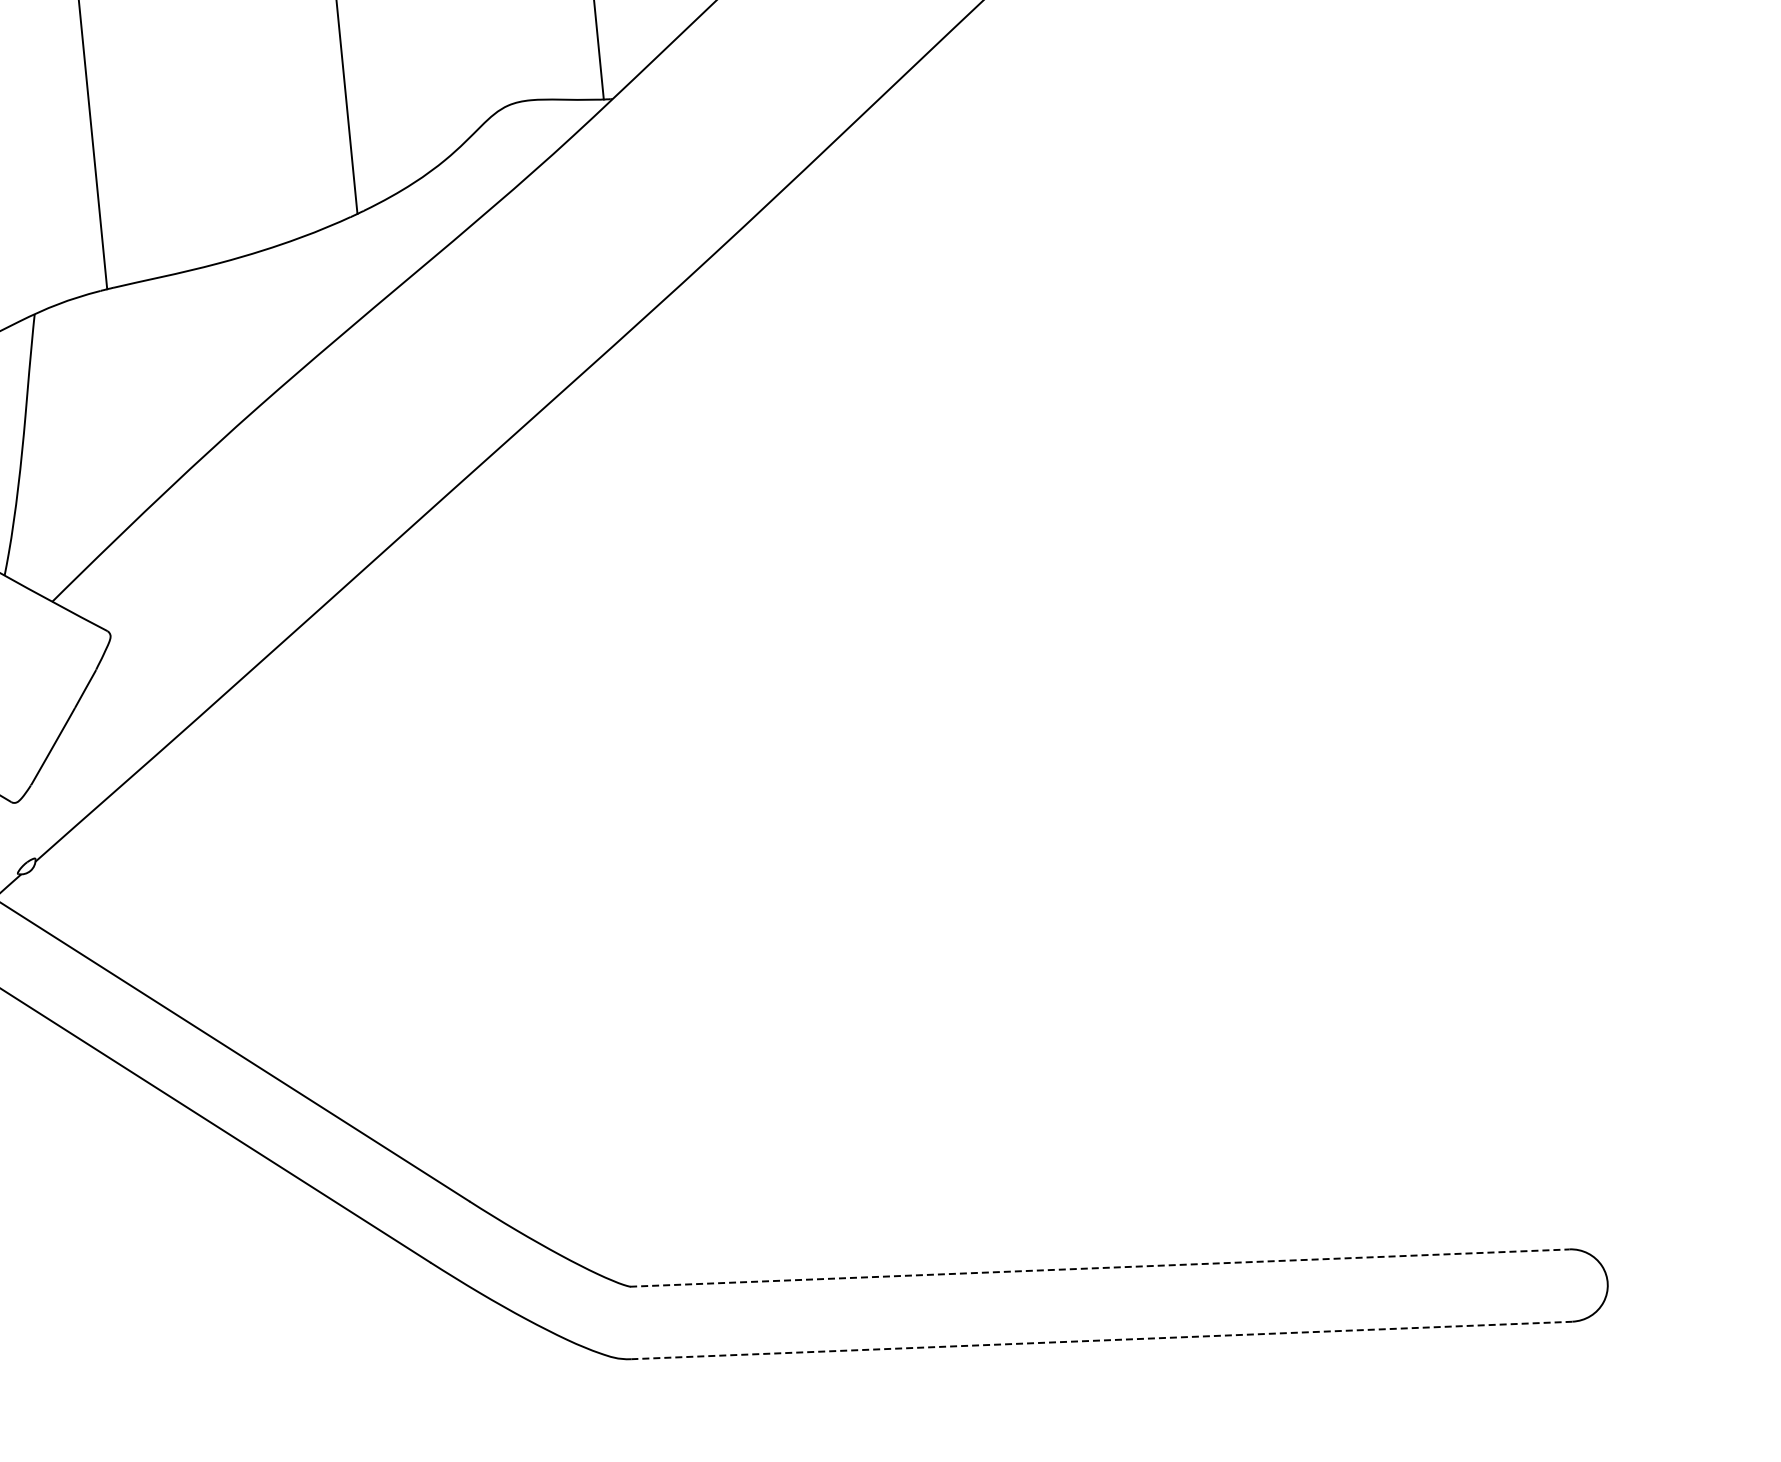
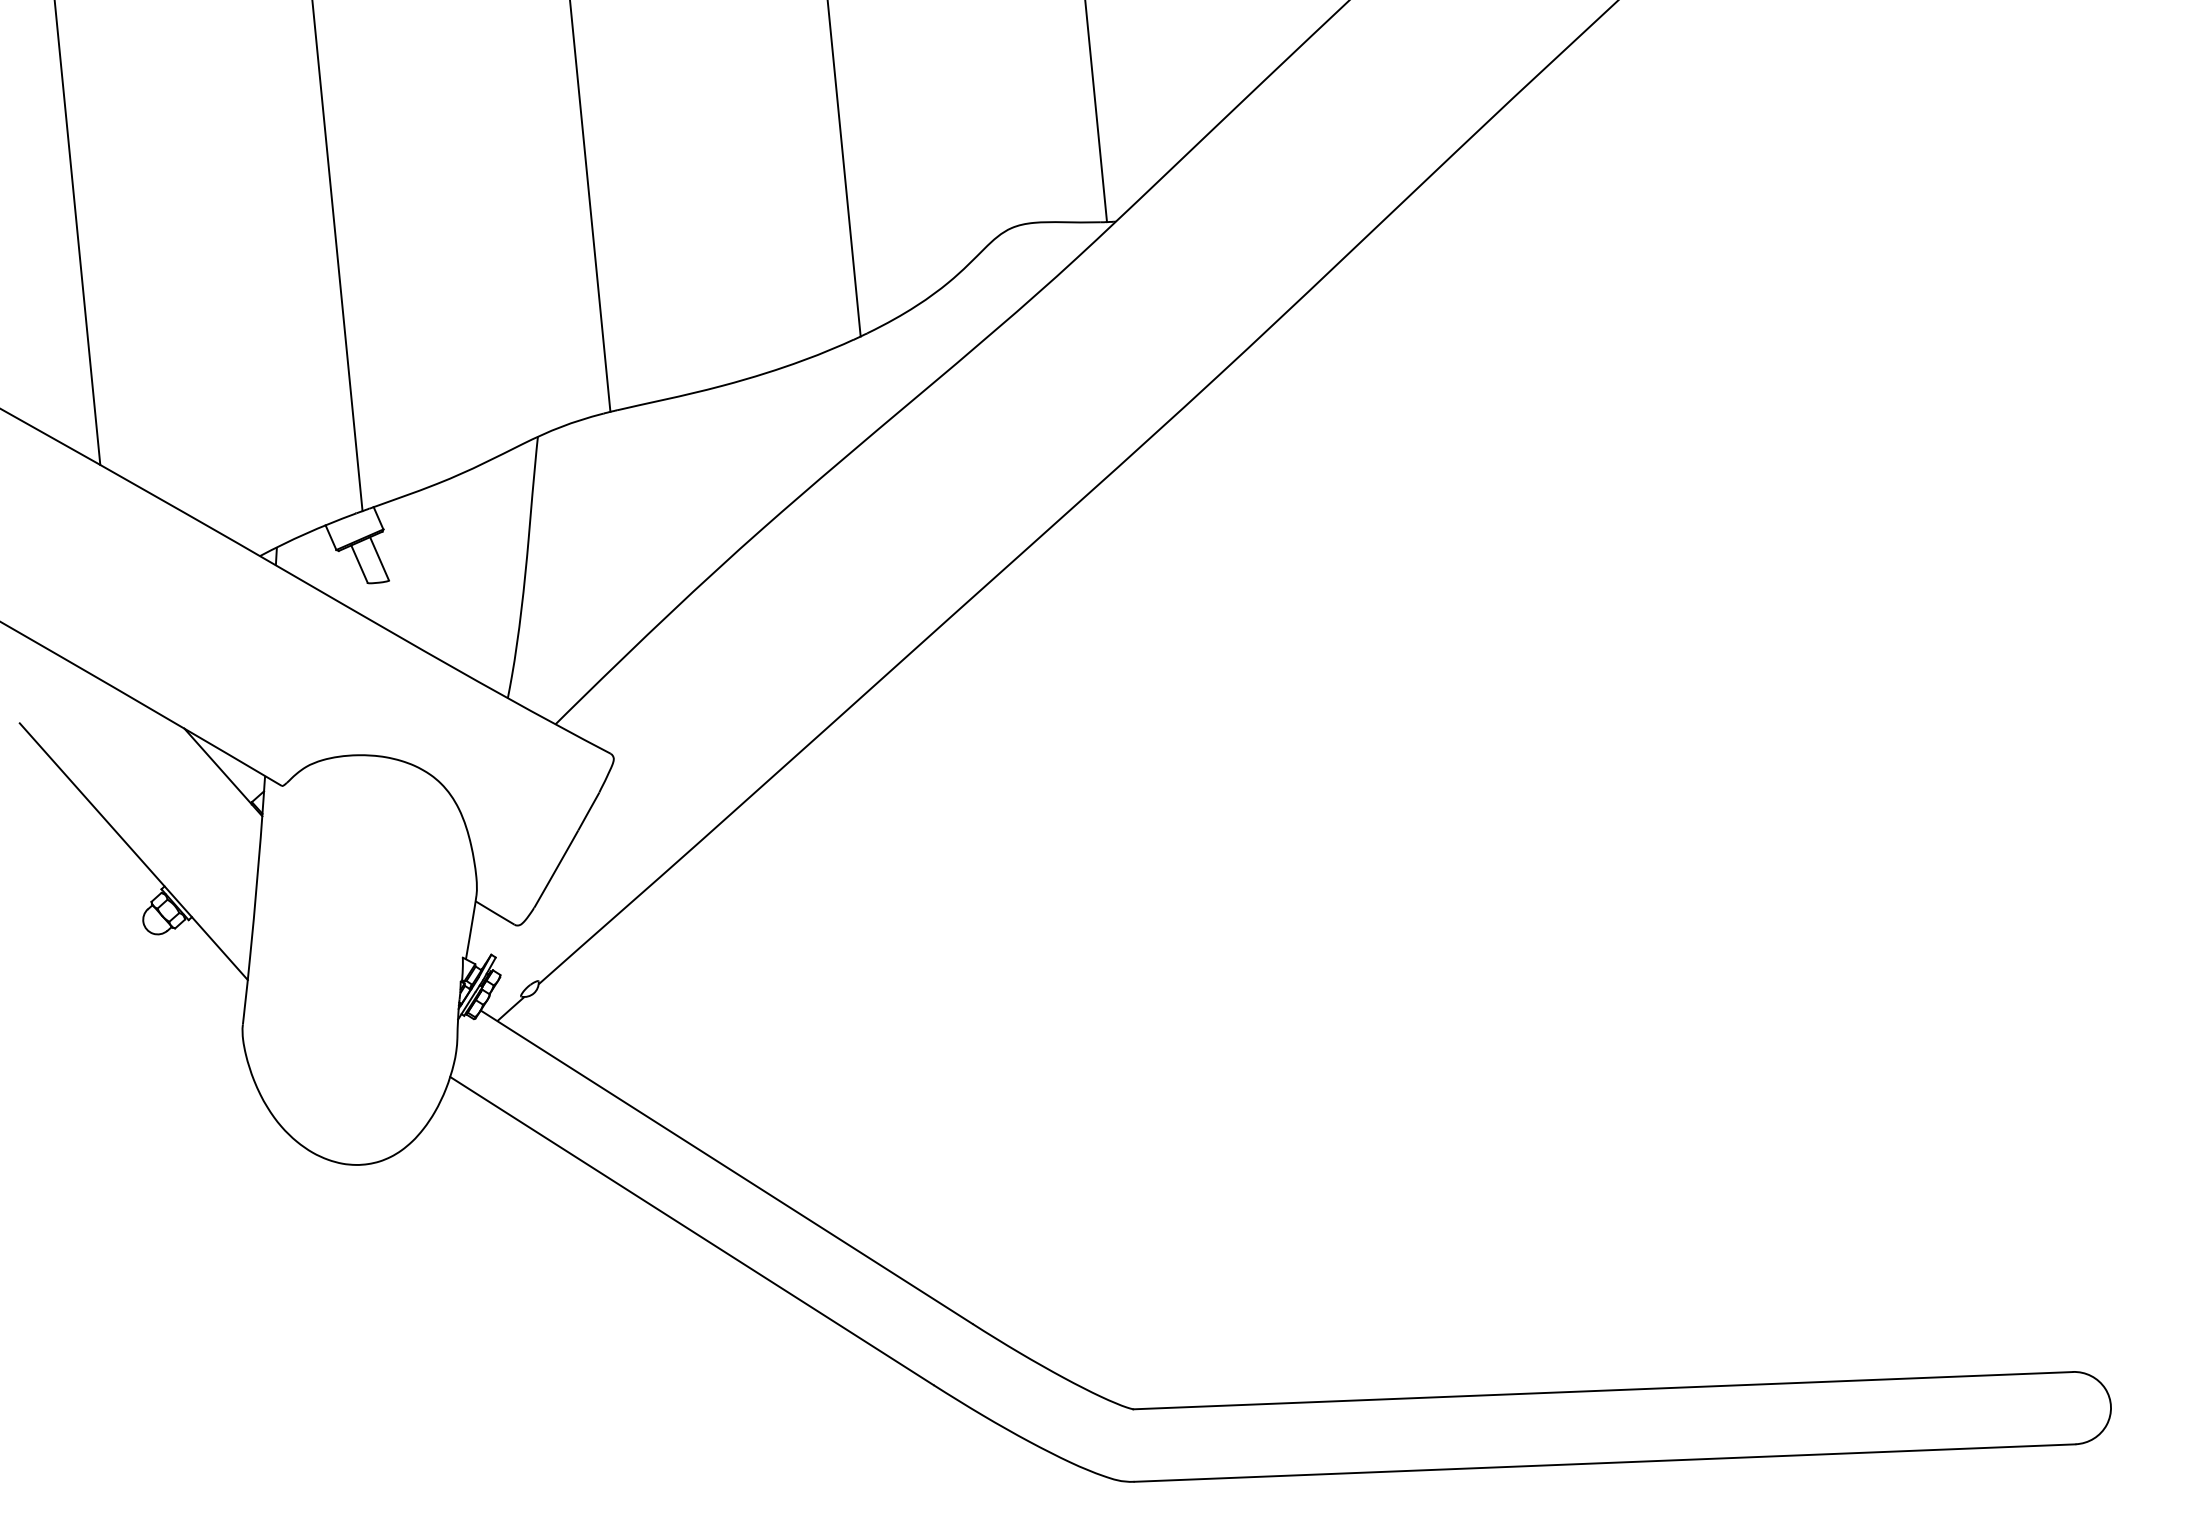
line: (1099, 1267) -> (1602, 1390), dashed -> solid
line: (1101, 1340) -> (1604, 1463), dashed -> solid

